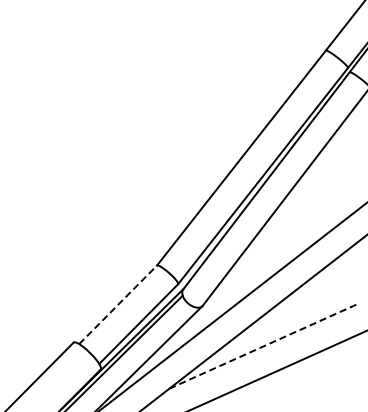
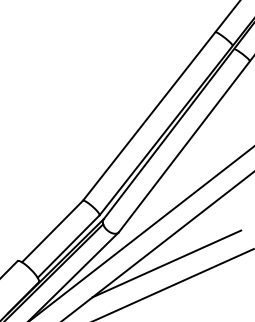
line: (118, 304) -> (52, 231), dashed -> solid
line: (263, 346) -> (166, 264), dashed -> solid

